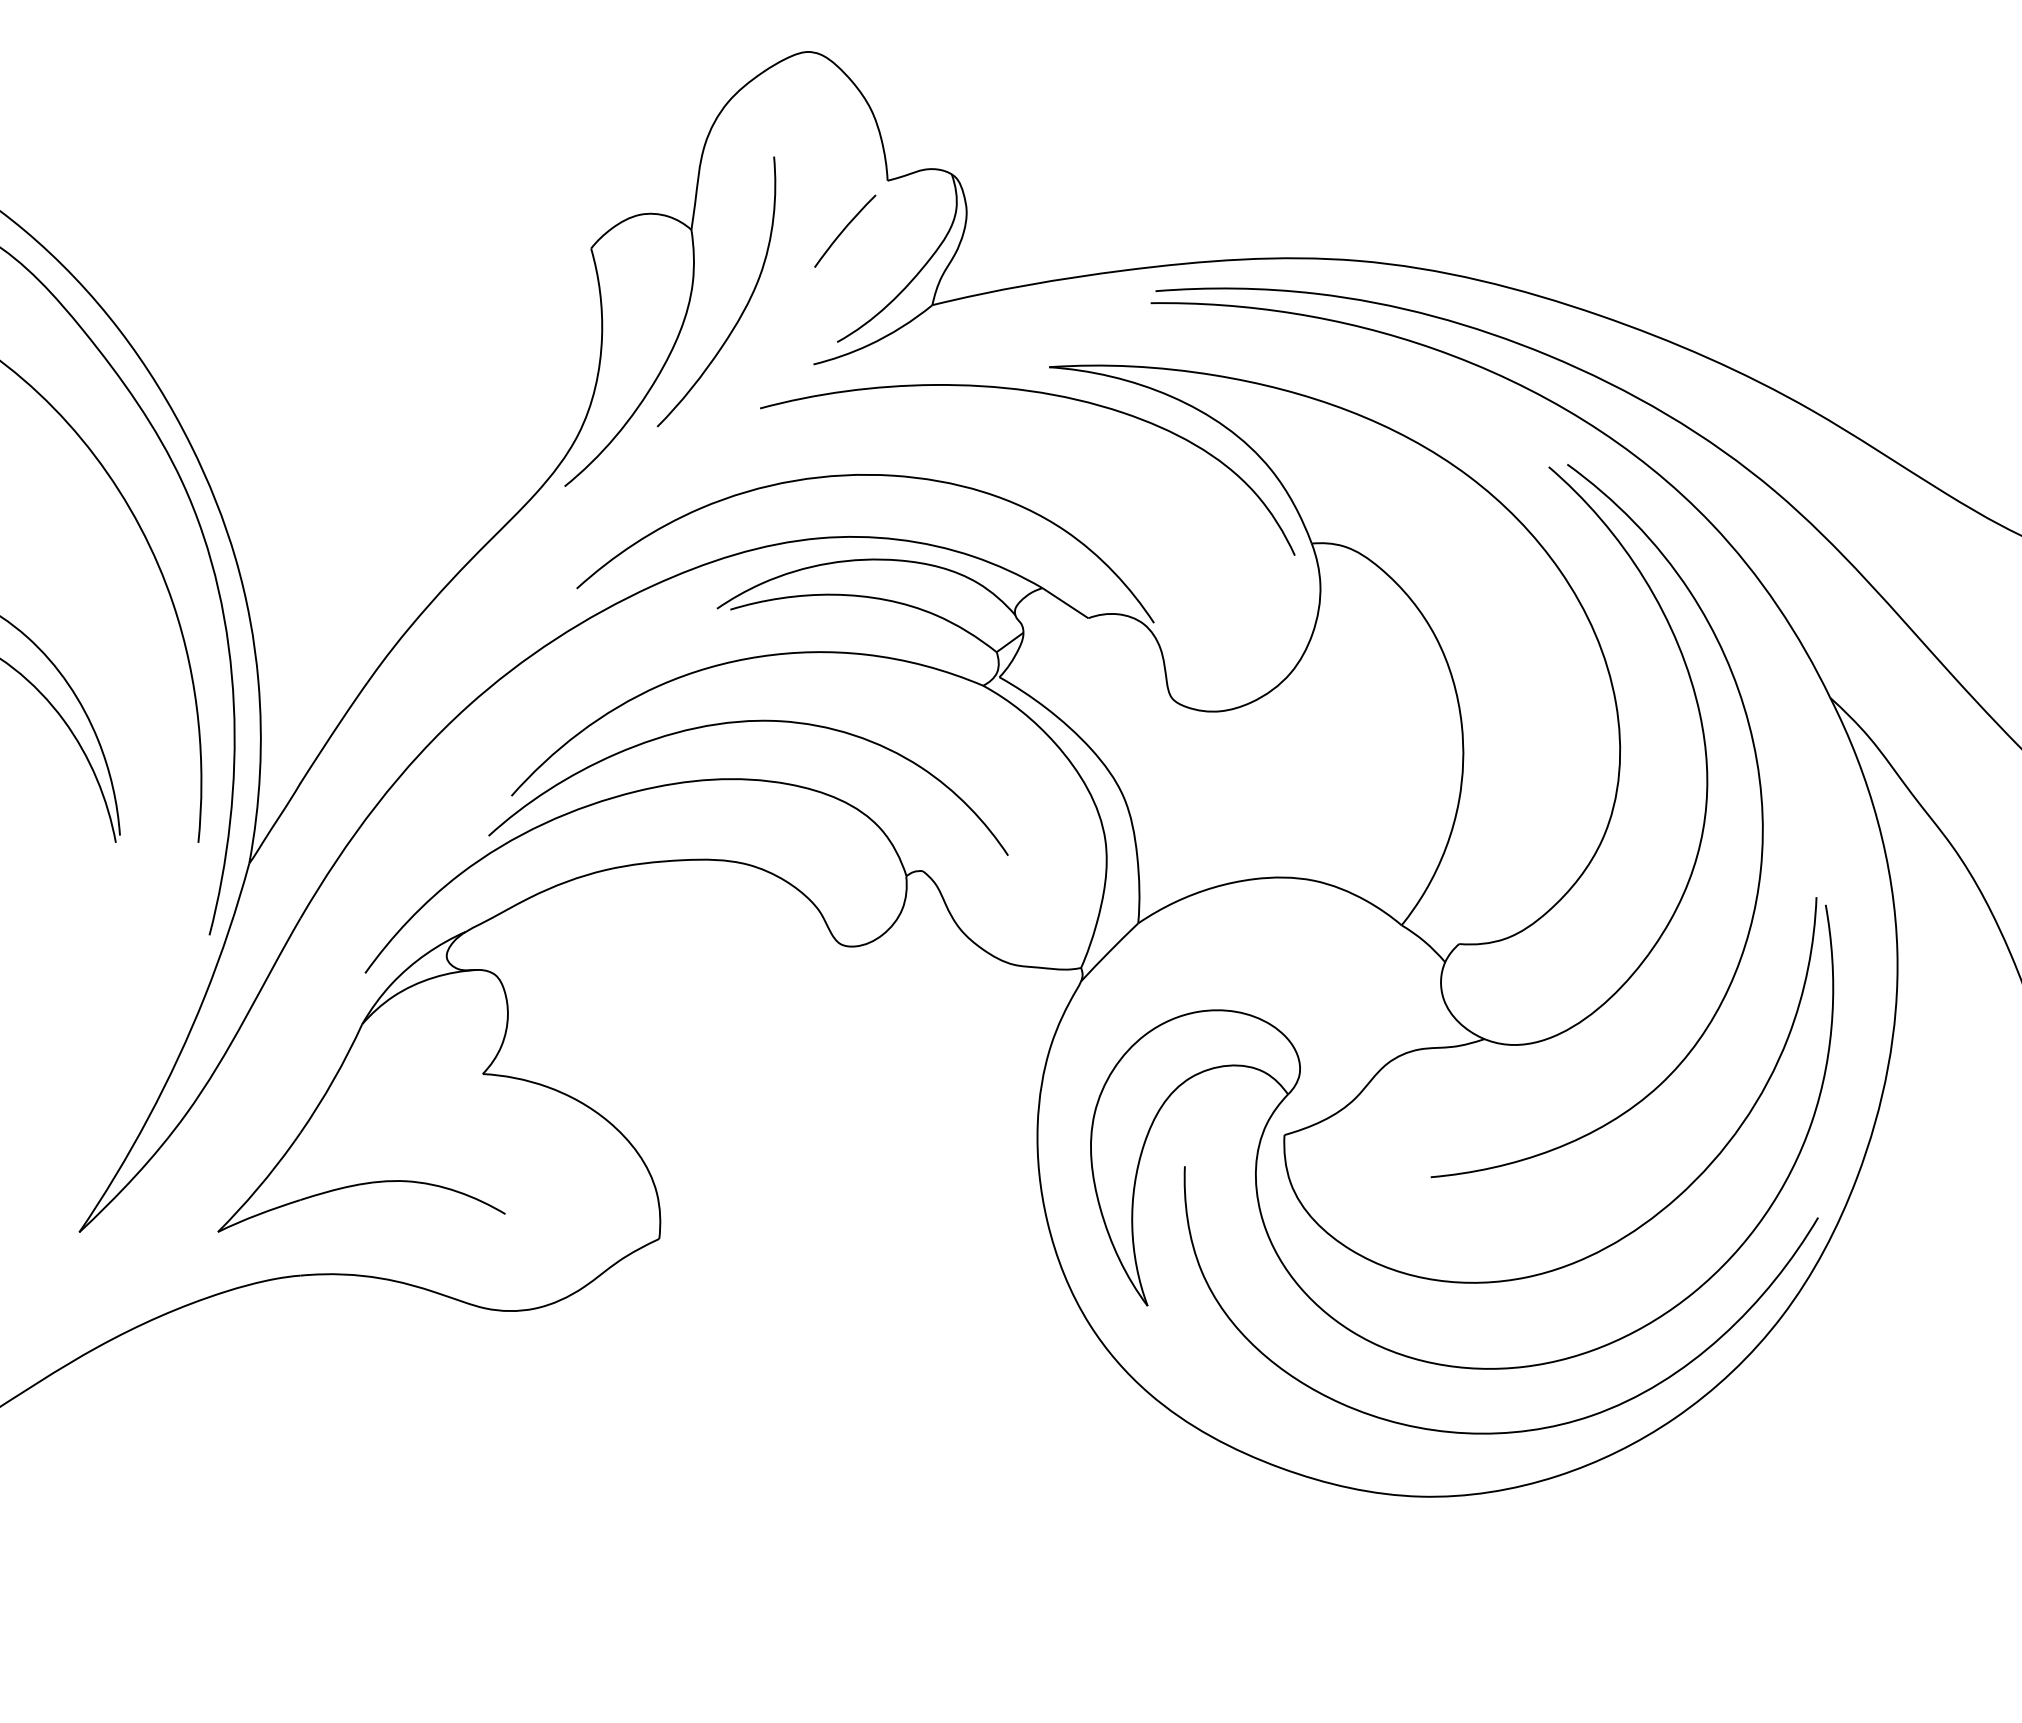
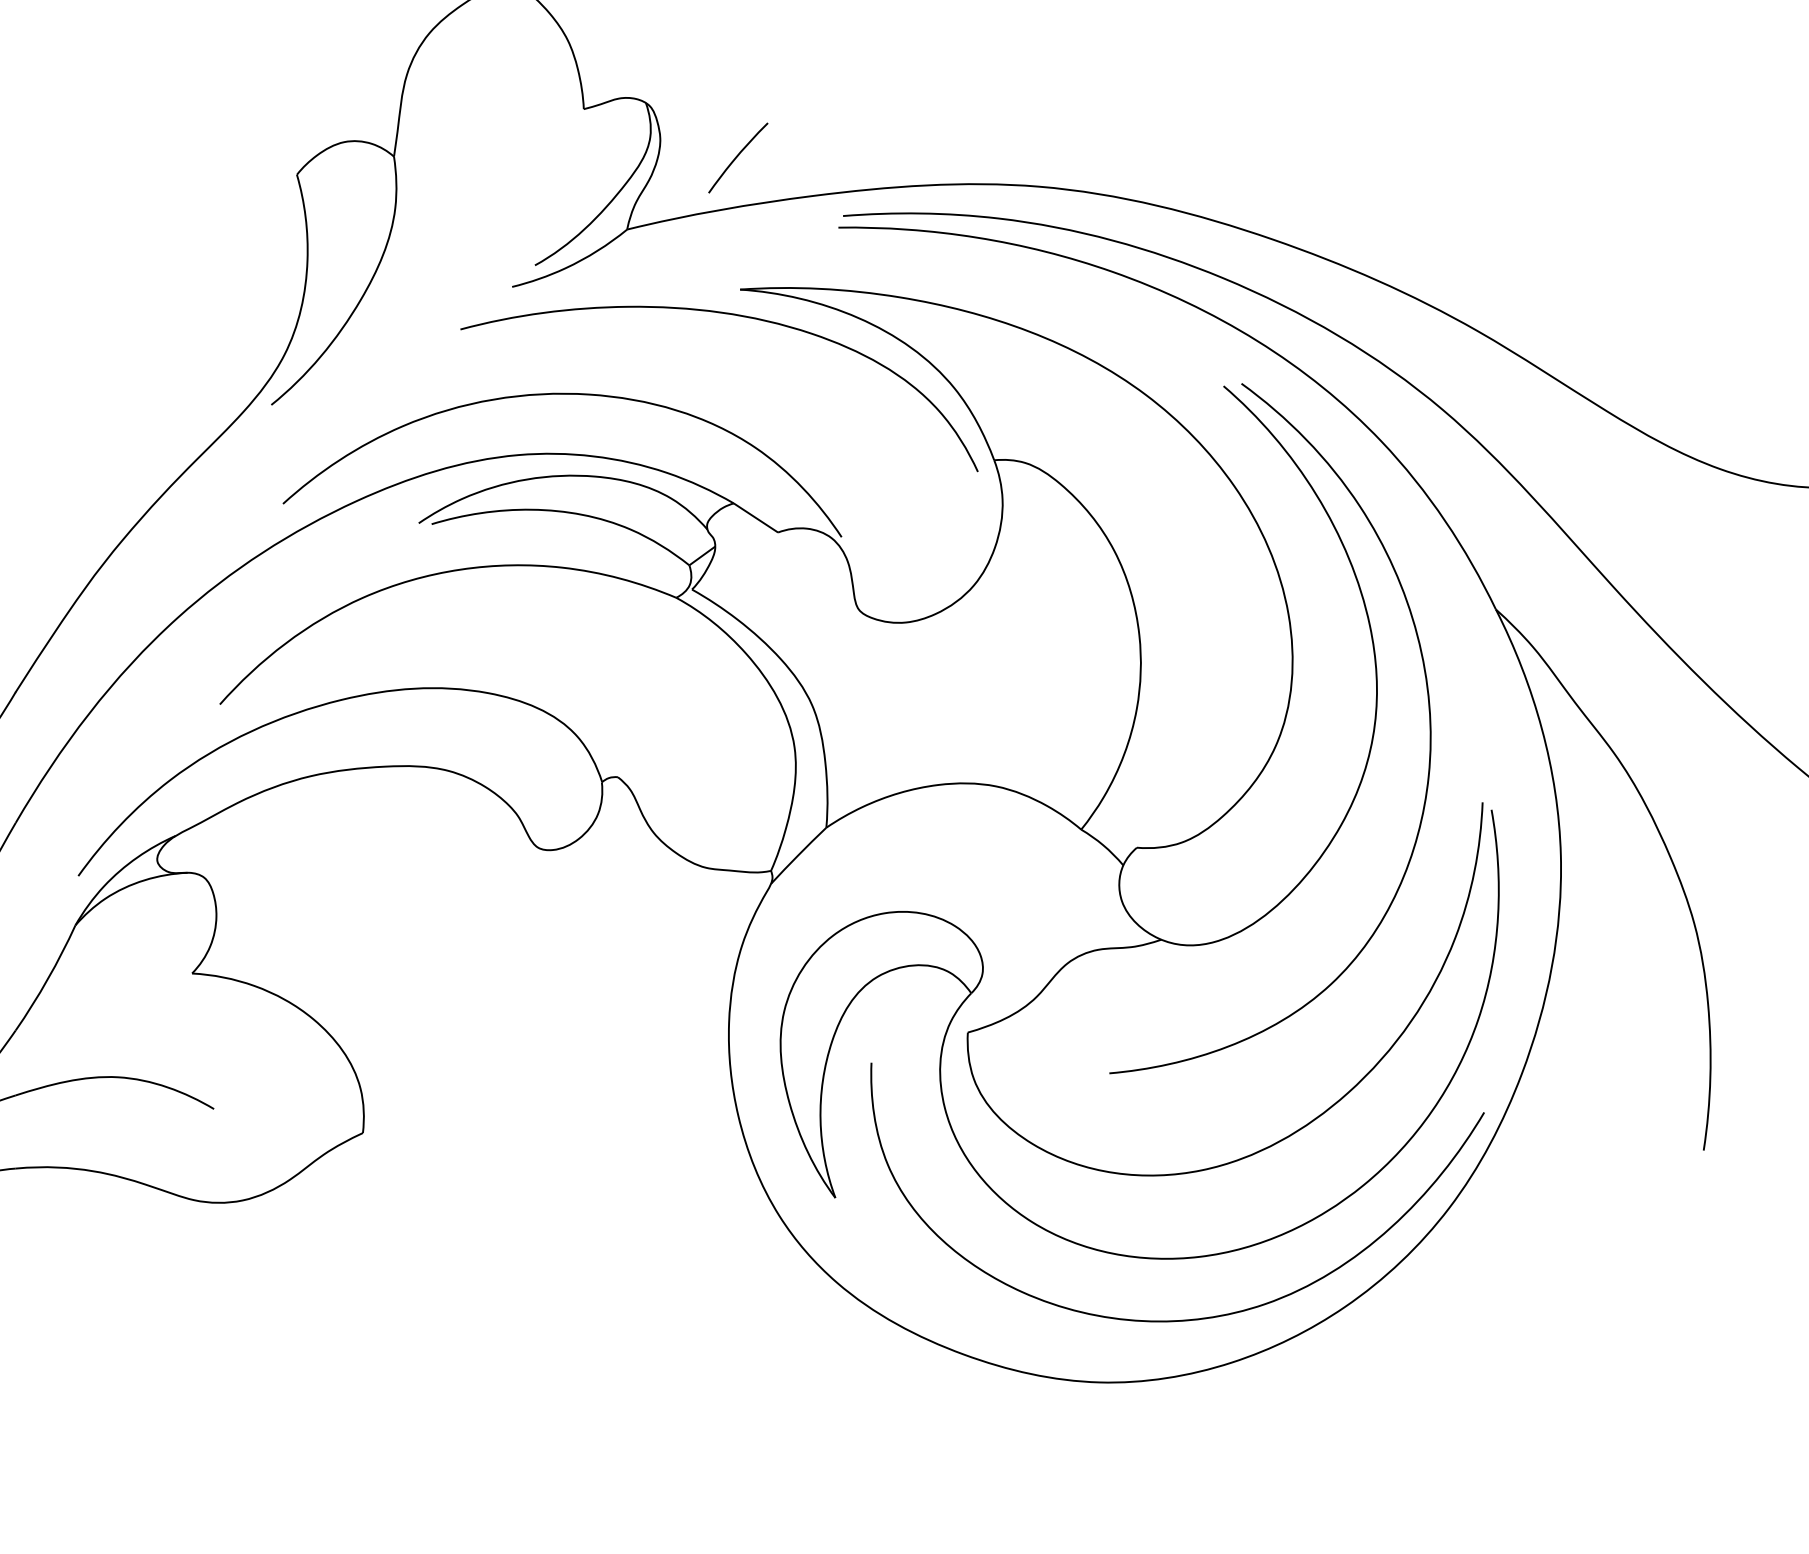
curve: (845, 229) -> (738, 156), moved
curve: (745, 305) -> (446, 229), removed
curve: (746, 722) -> (447, 633), removed

